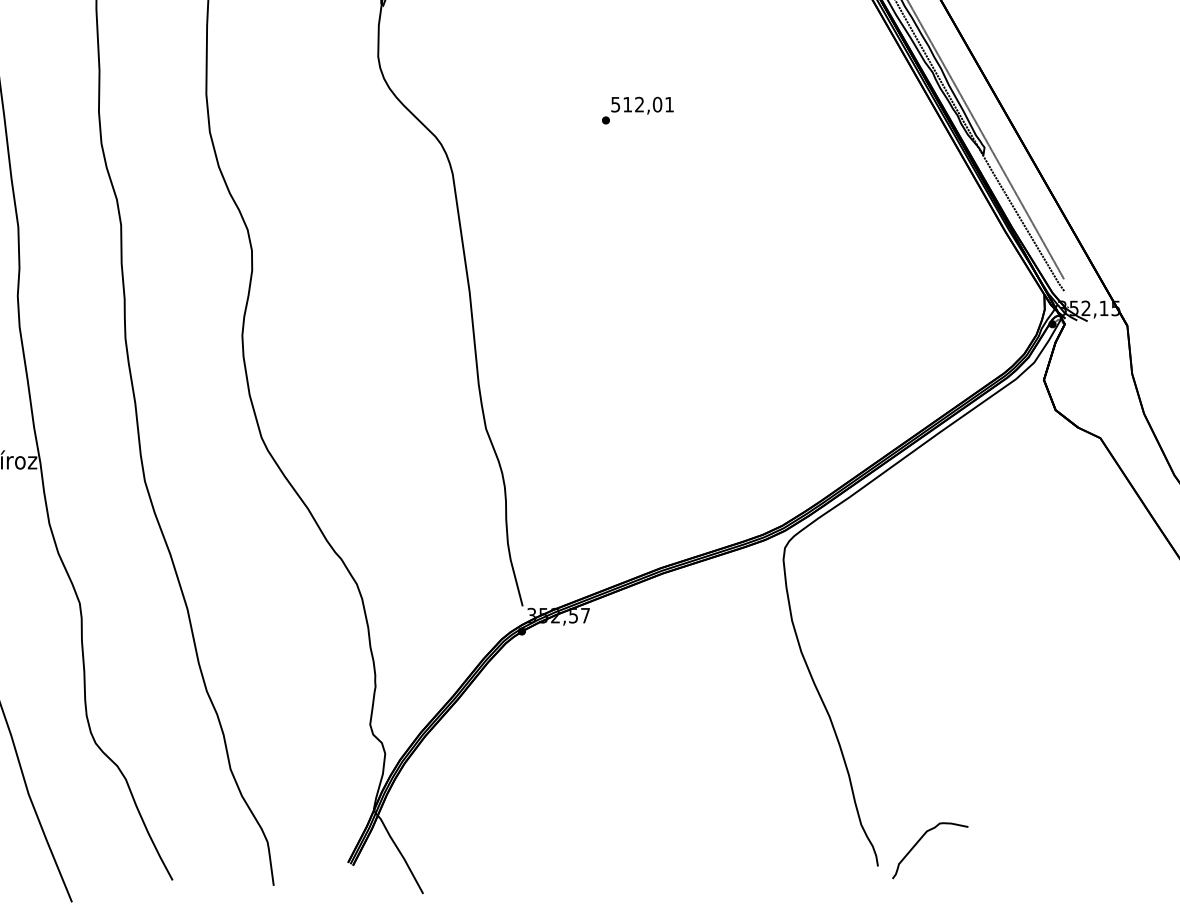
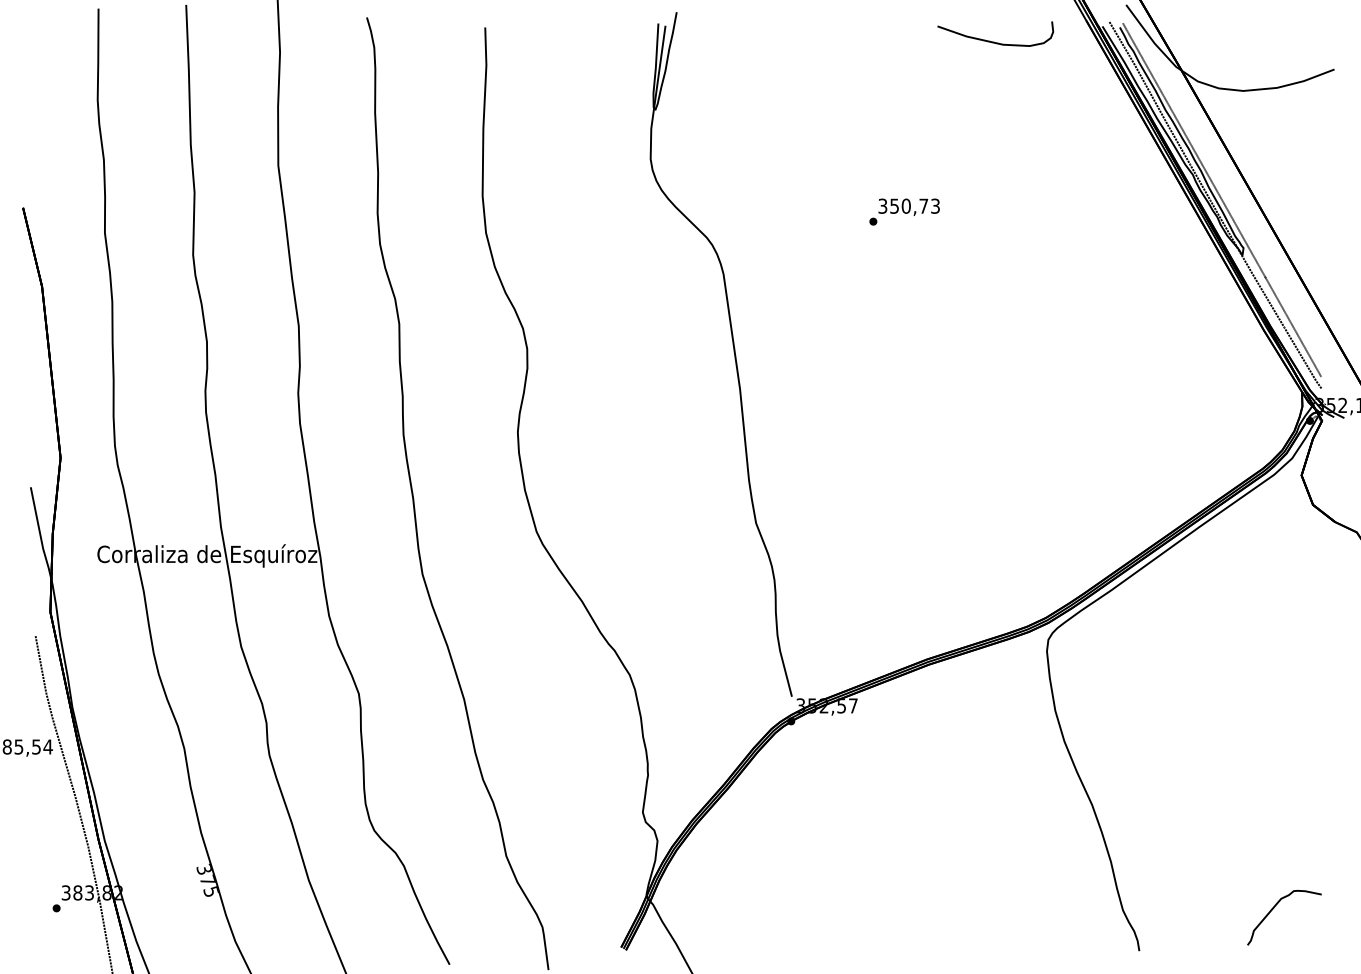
text: (642, 103) -> (909, 205), 512,01 -> 350,73
curve: (920, 841) -> (1274, 908), moved

